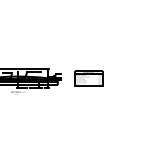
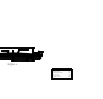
part: (88, 78) -> (61, 73), moved

